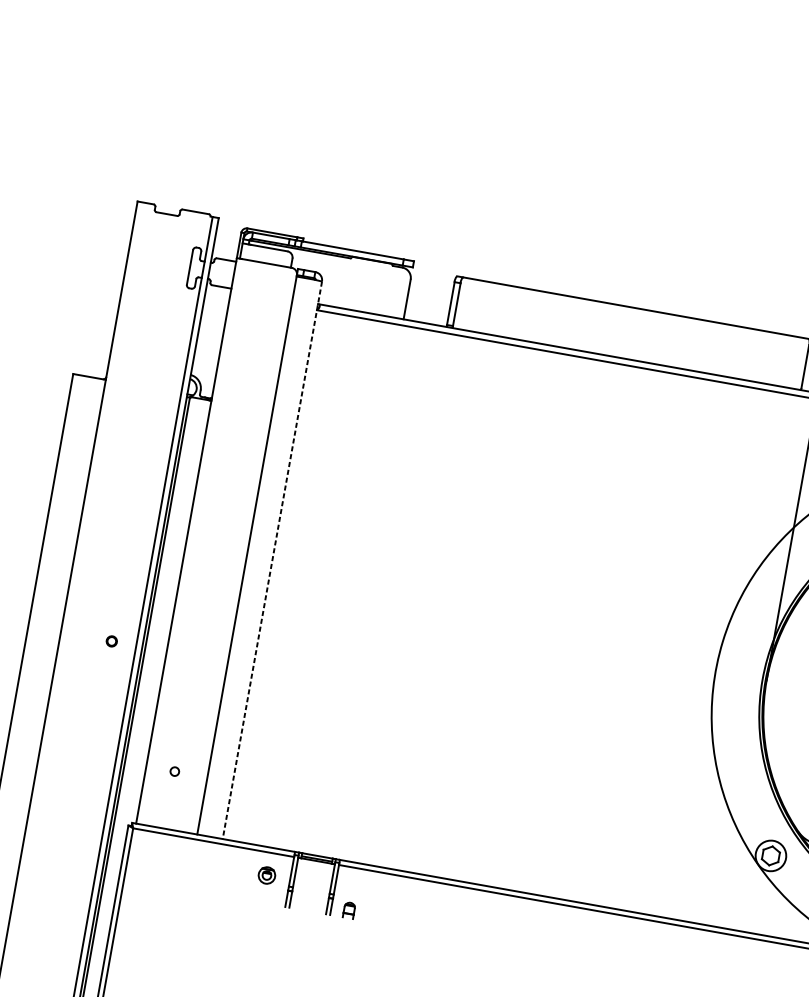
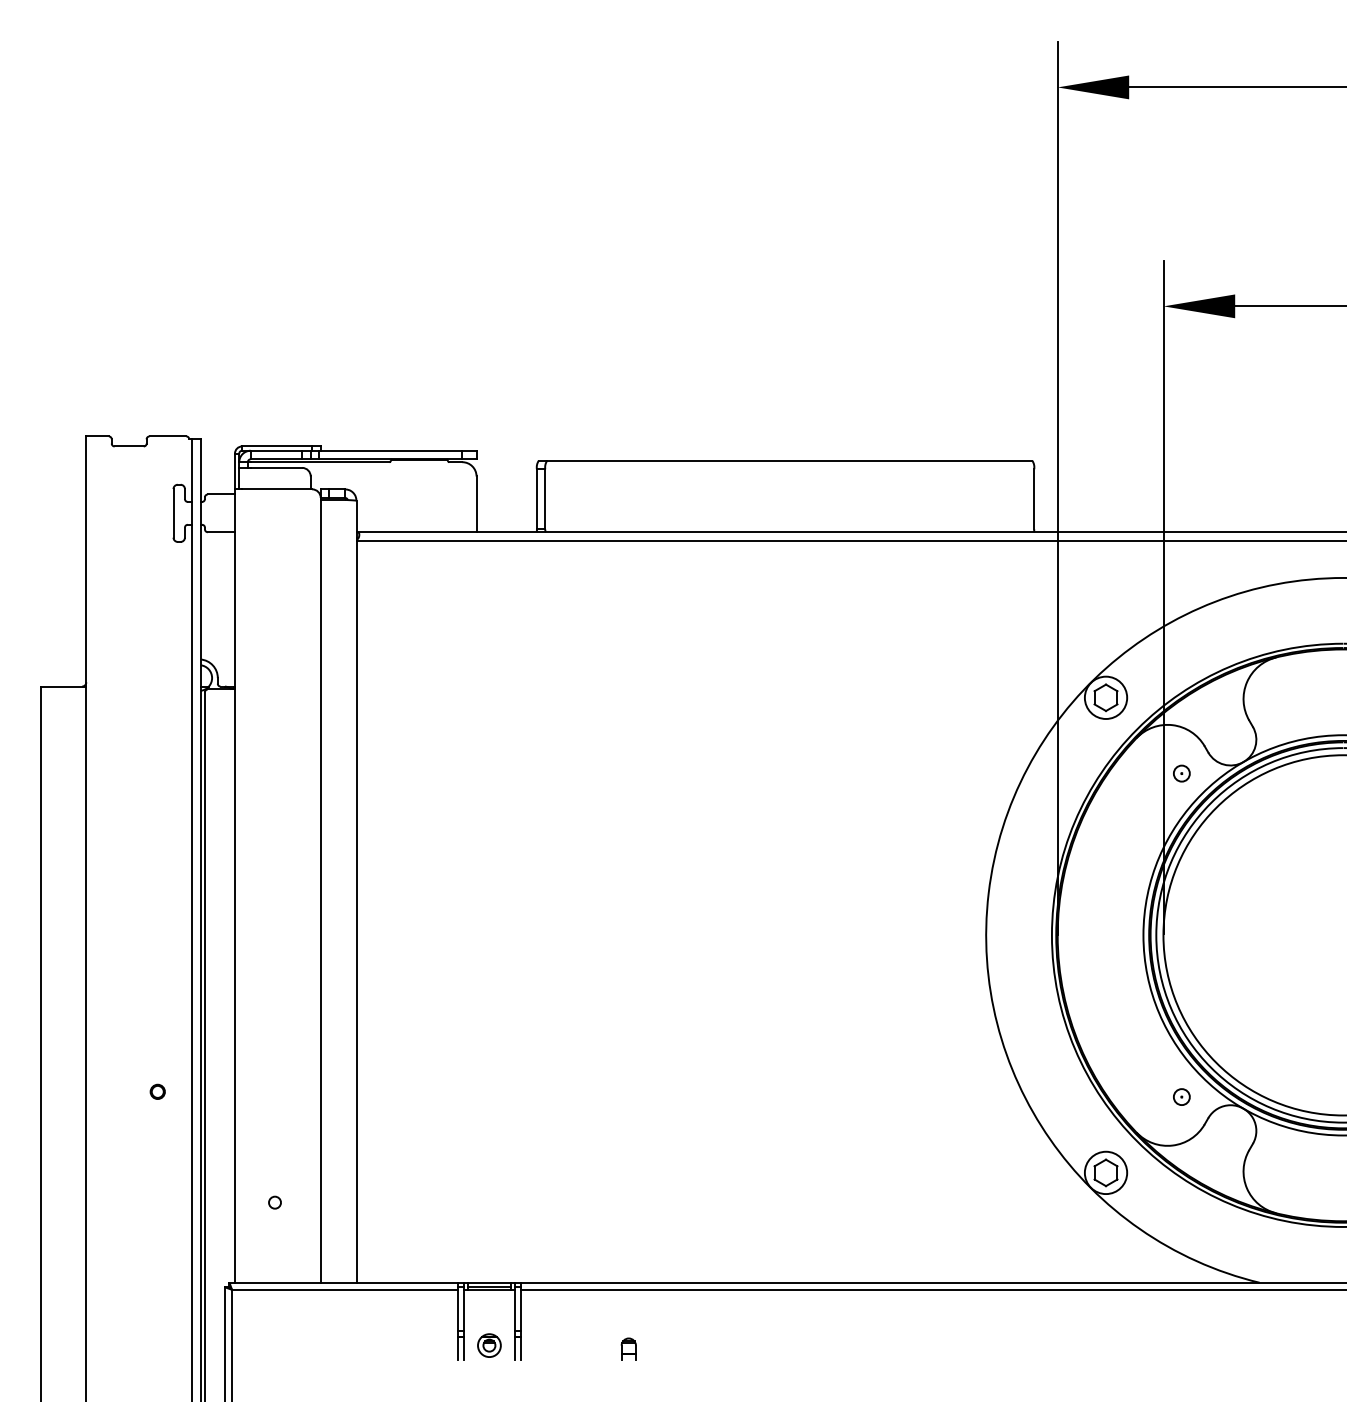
line: (272, 560) -> (356, 891), dashed -> solid
circle: (111, 641) -> (157, 1091), moved
part: (267, 875) -> (489, 1345), moved
part: (349, 909) -> (628, 1348), moved

